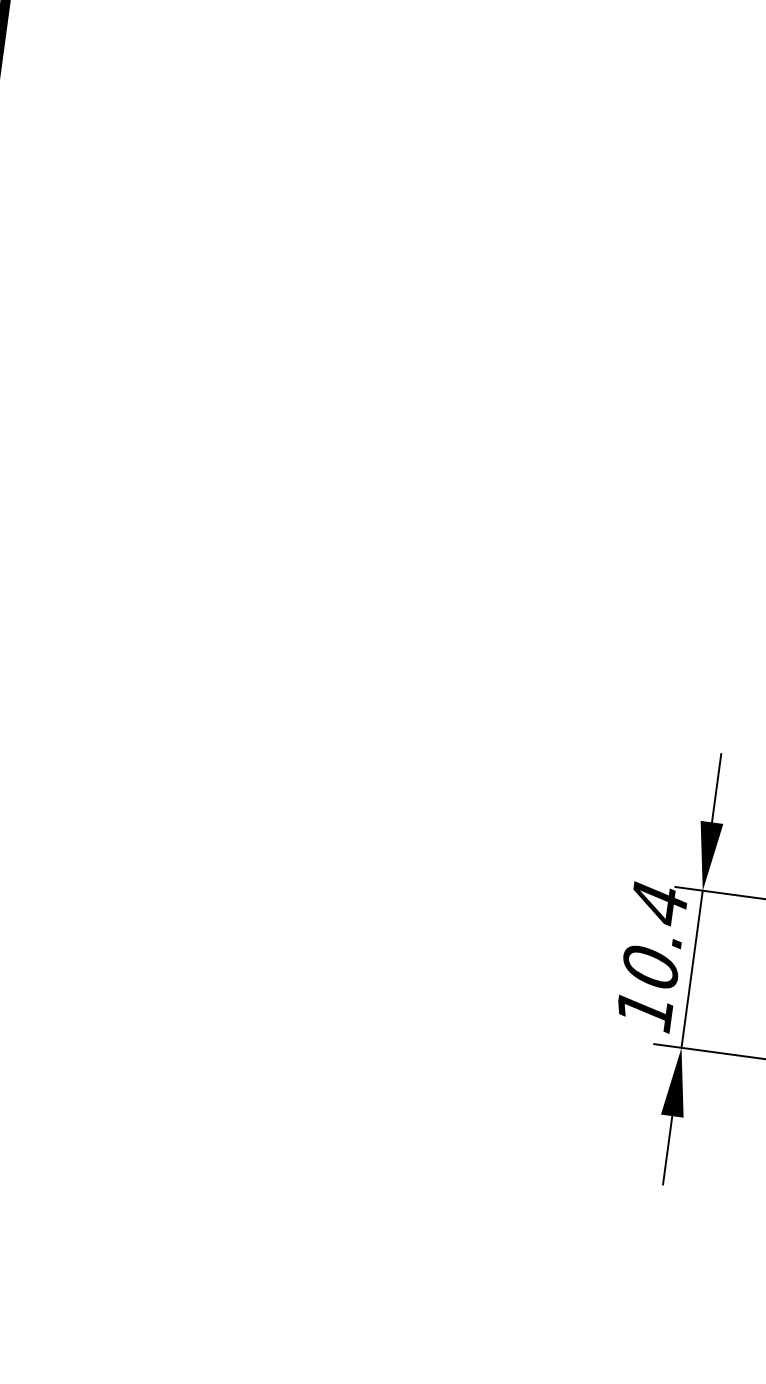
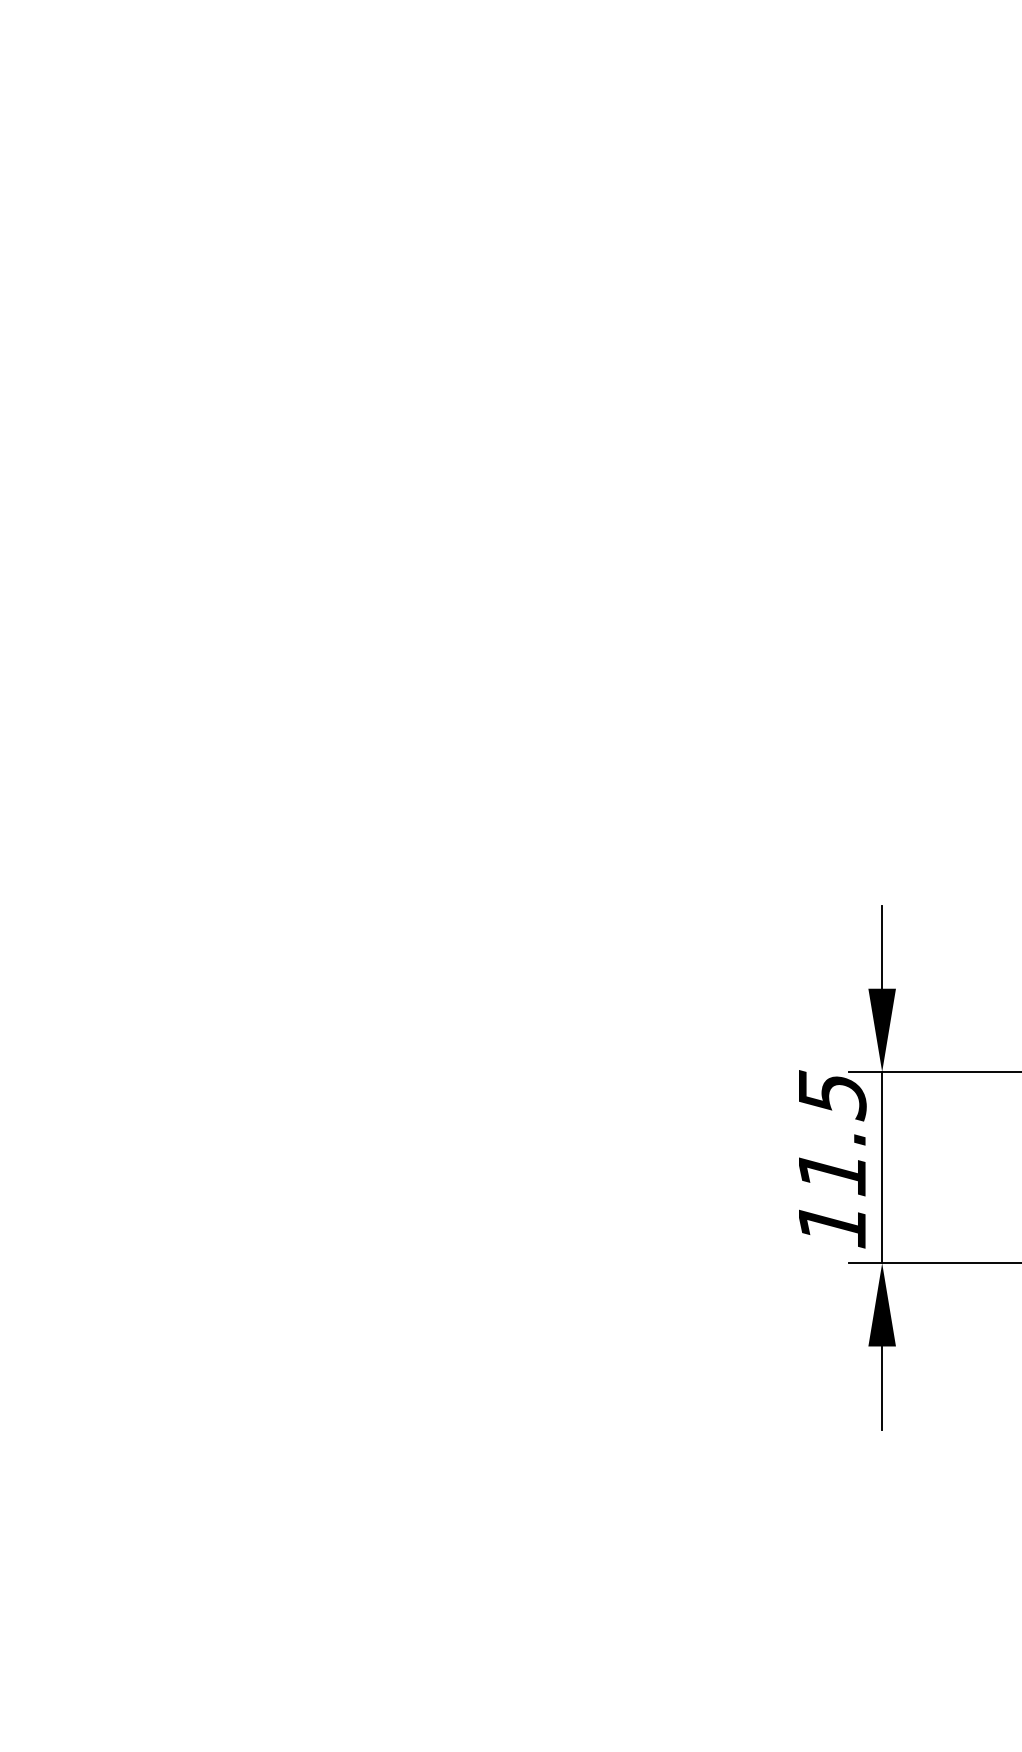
text: (654, 935) -> (831, 1133), 10.4 -> 11.5

